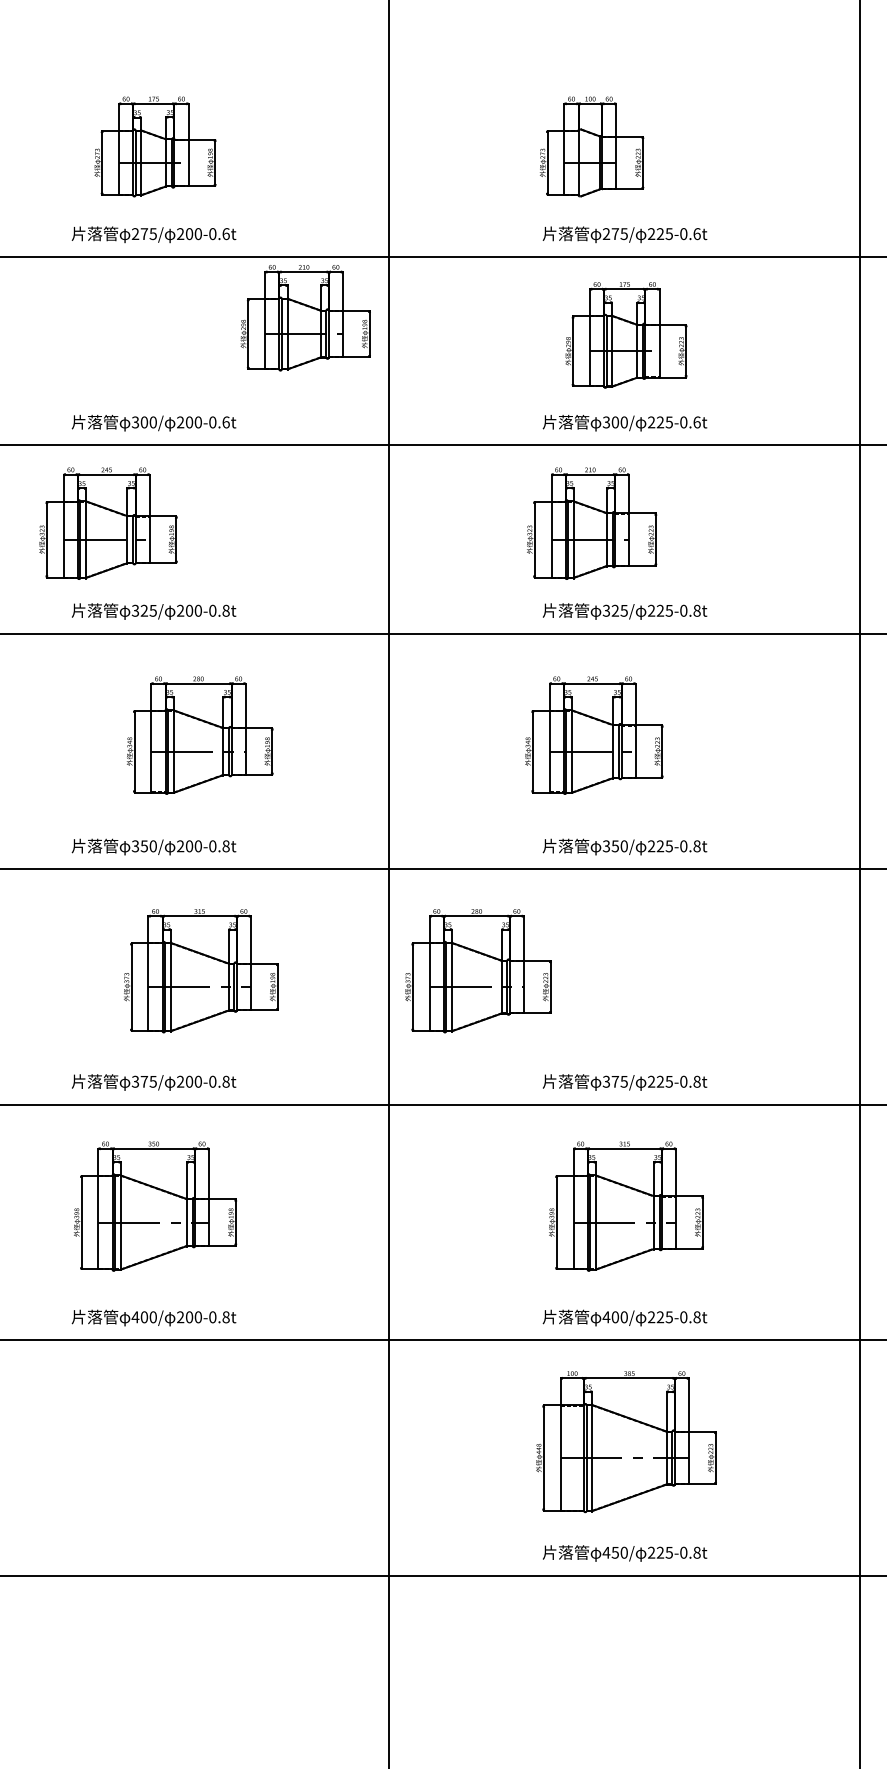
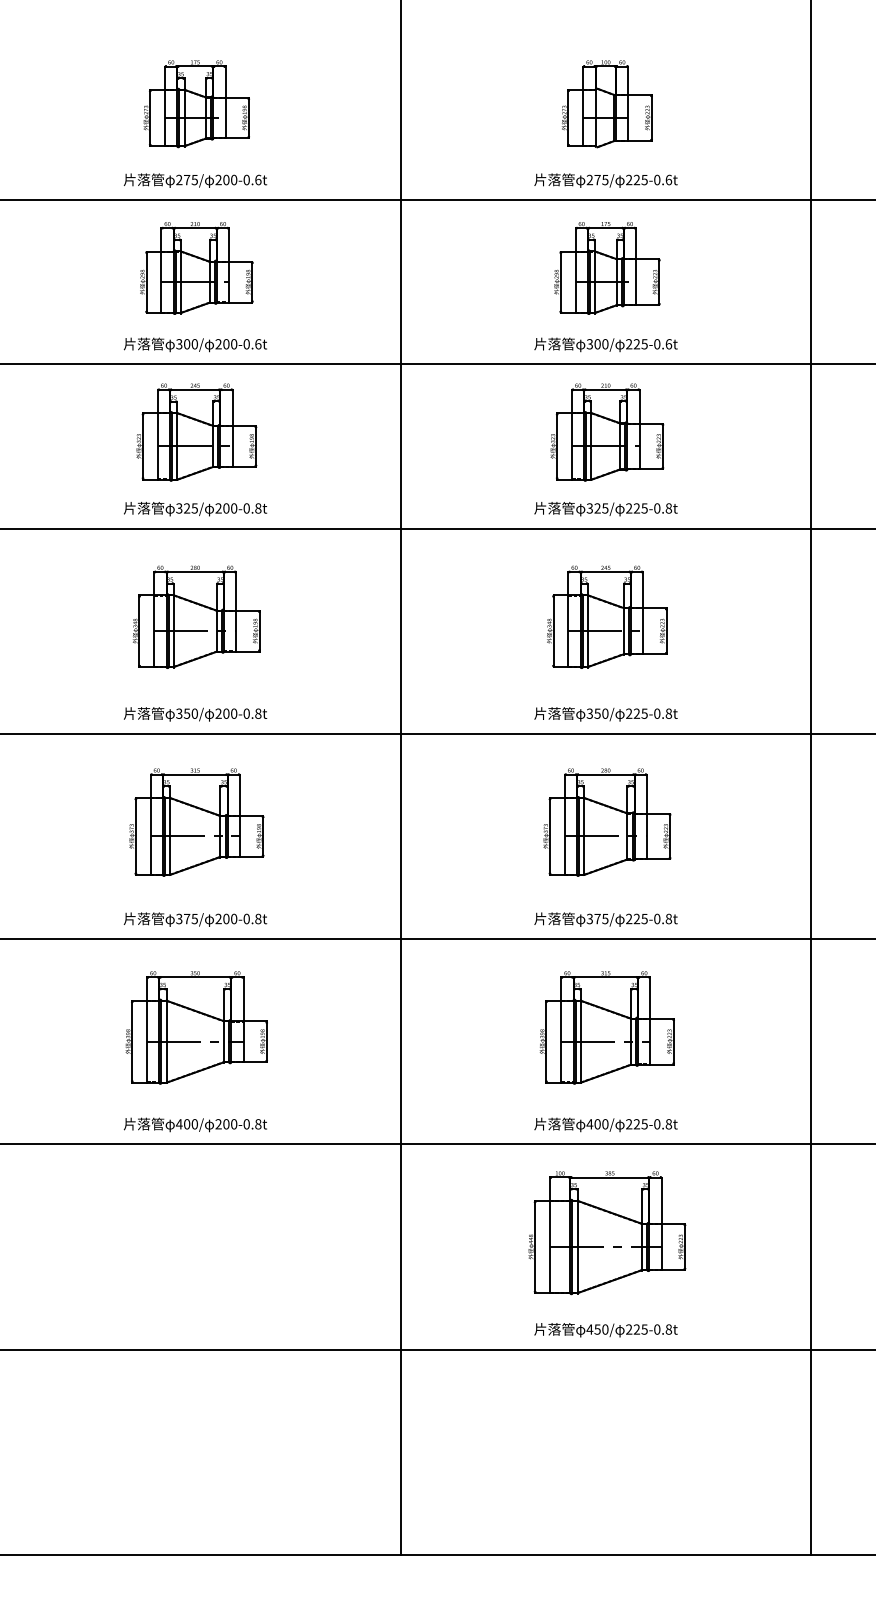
part: (592, 147) -> (607, 104), moved
part: (305, 318) -> (196, 268), moved
part: (108, 523) -> (196, 432), moved
part: (592, 523) -> (607, 432), moved
part: (199, 734) -> (196, 616), moved
part: (594, 734) -> (607, 616), moved
part: (201, 971) -> (196, 822), moved
part: (478, 971) -> (607, 822), moved

